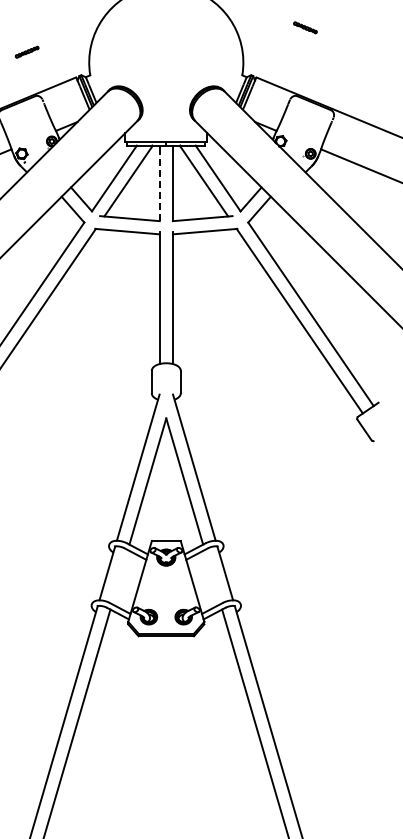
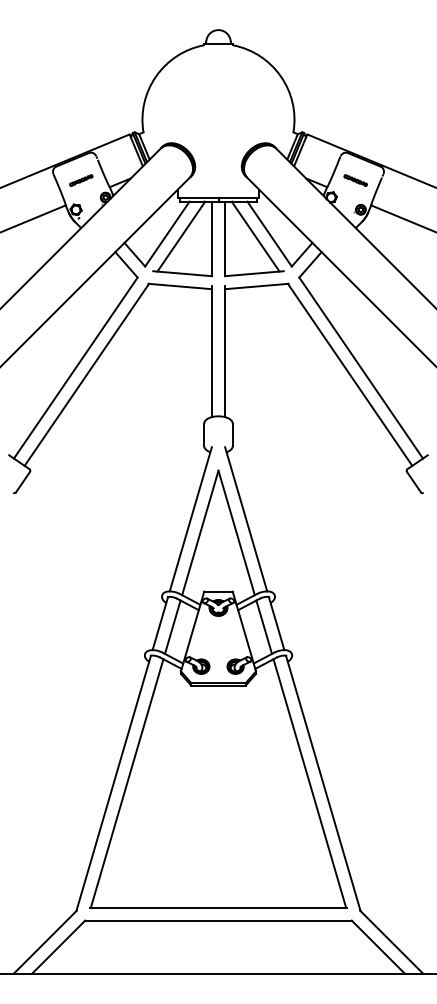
part: (305, 27) -> (355, 180), moved
part: (27, 52) -> (81, 180), moved
line: (160, 182) -> (212, 238), dashed -> solid
line: (119, 576) -> (172, 626), added
line: (211, 576) -> (263, 626), added

